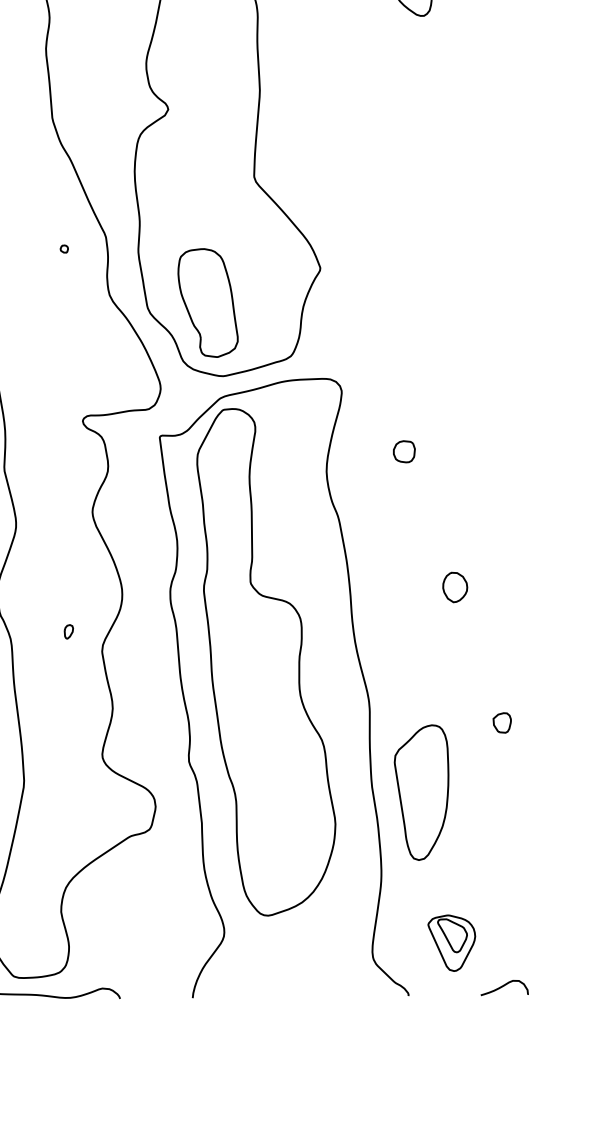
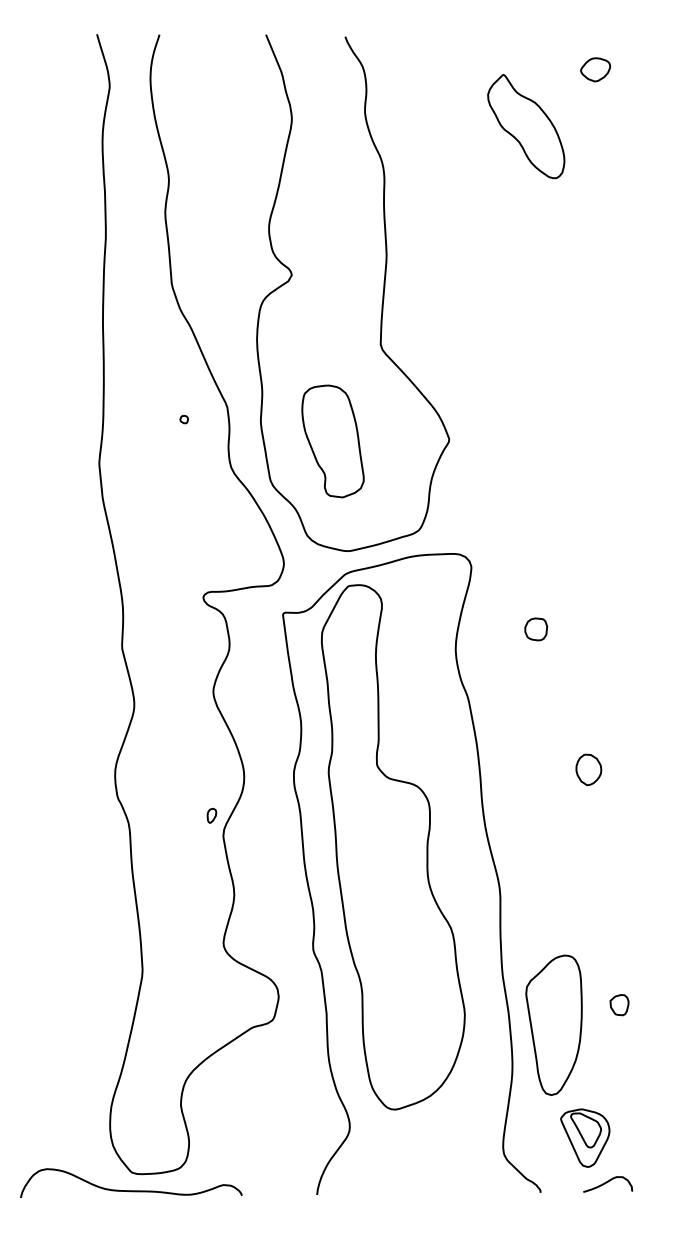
part: (207, 303) -> (332, 441), moved
part: (68, 631) -> (211, 815), moved
part: (502, 723) -> (619, 1005), moved
part: (421, 791) -> (553, 1024), moved
curve: (505, 986) -> (608, 1182), moved

